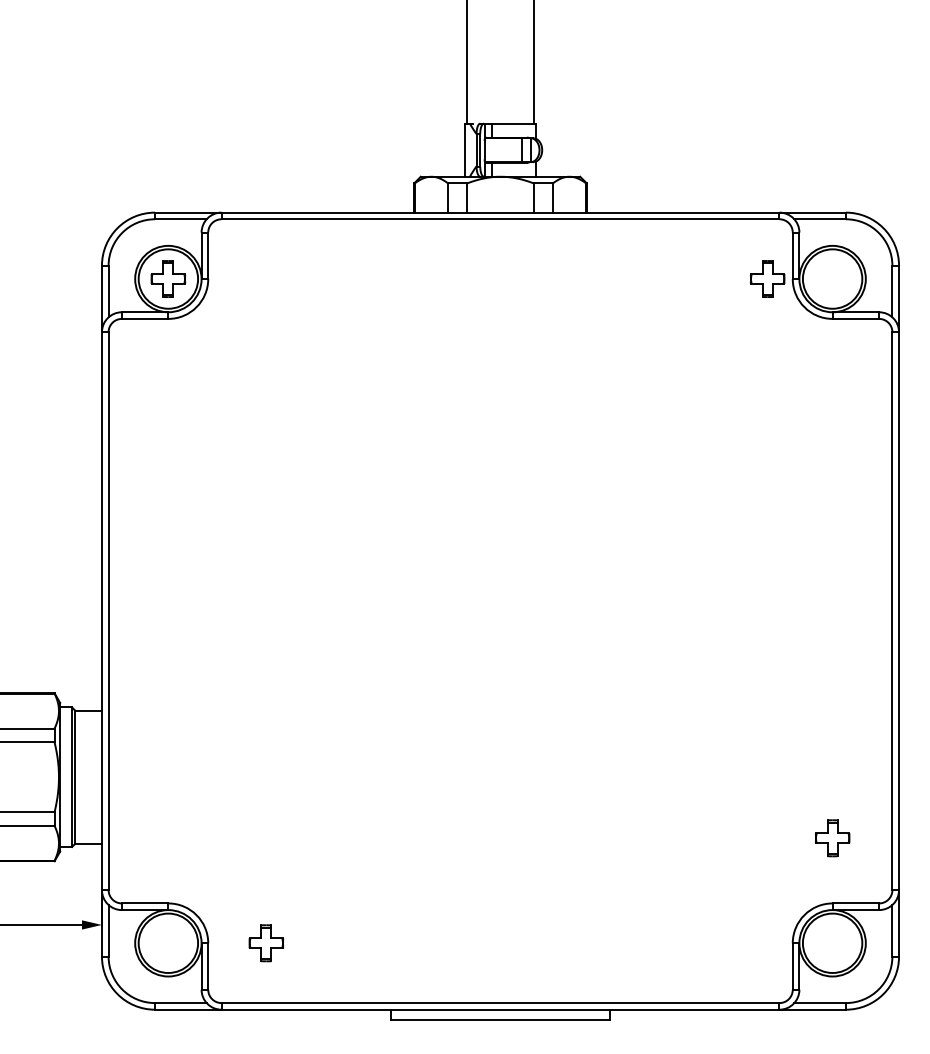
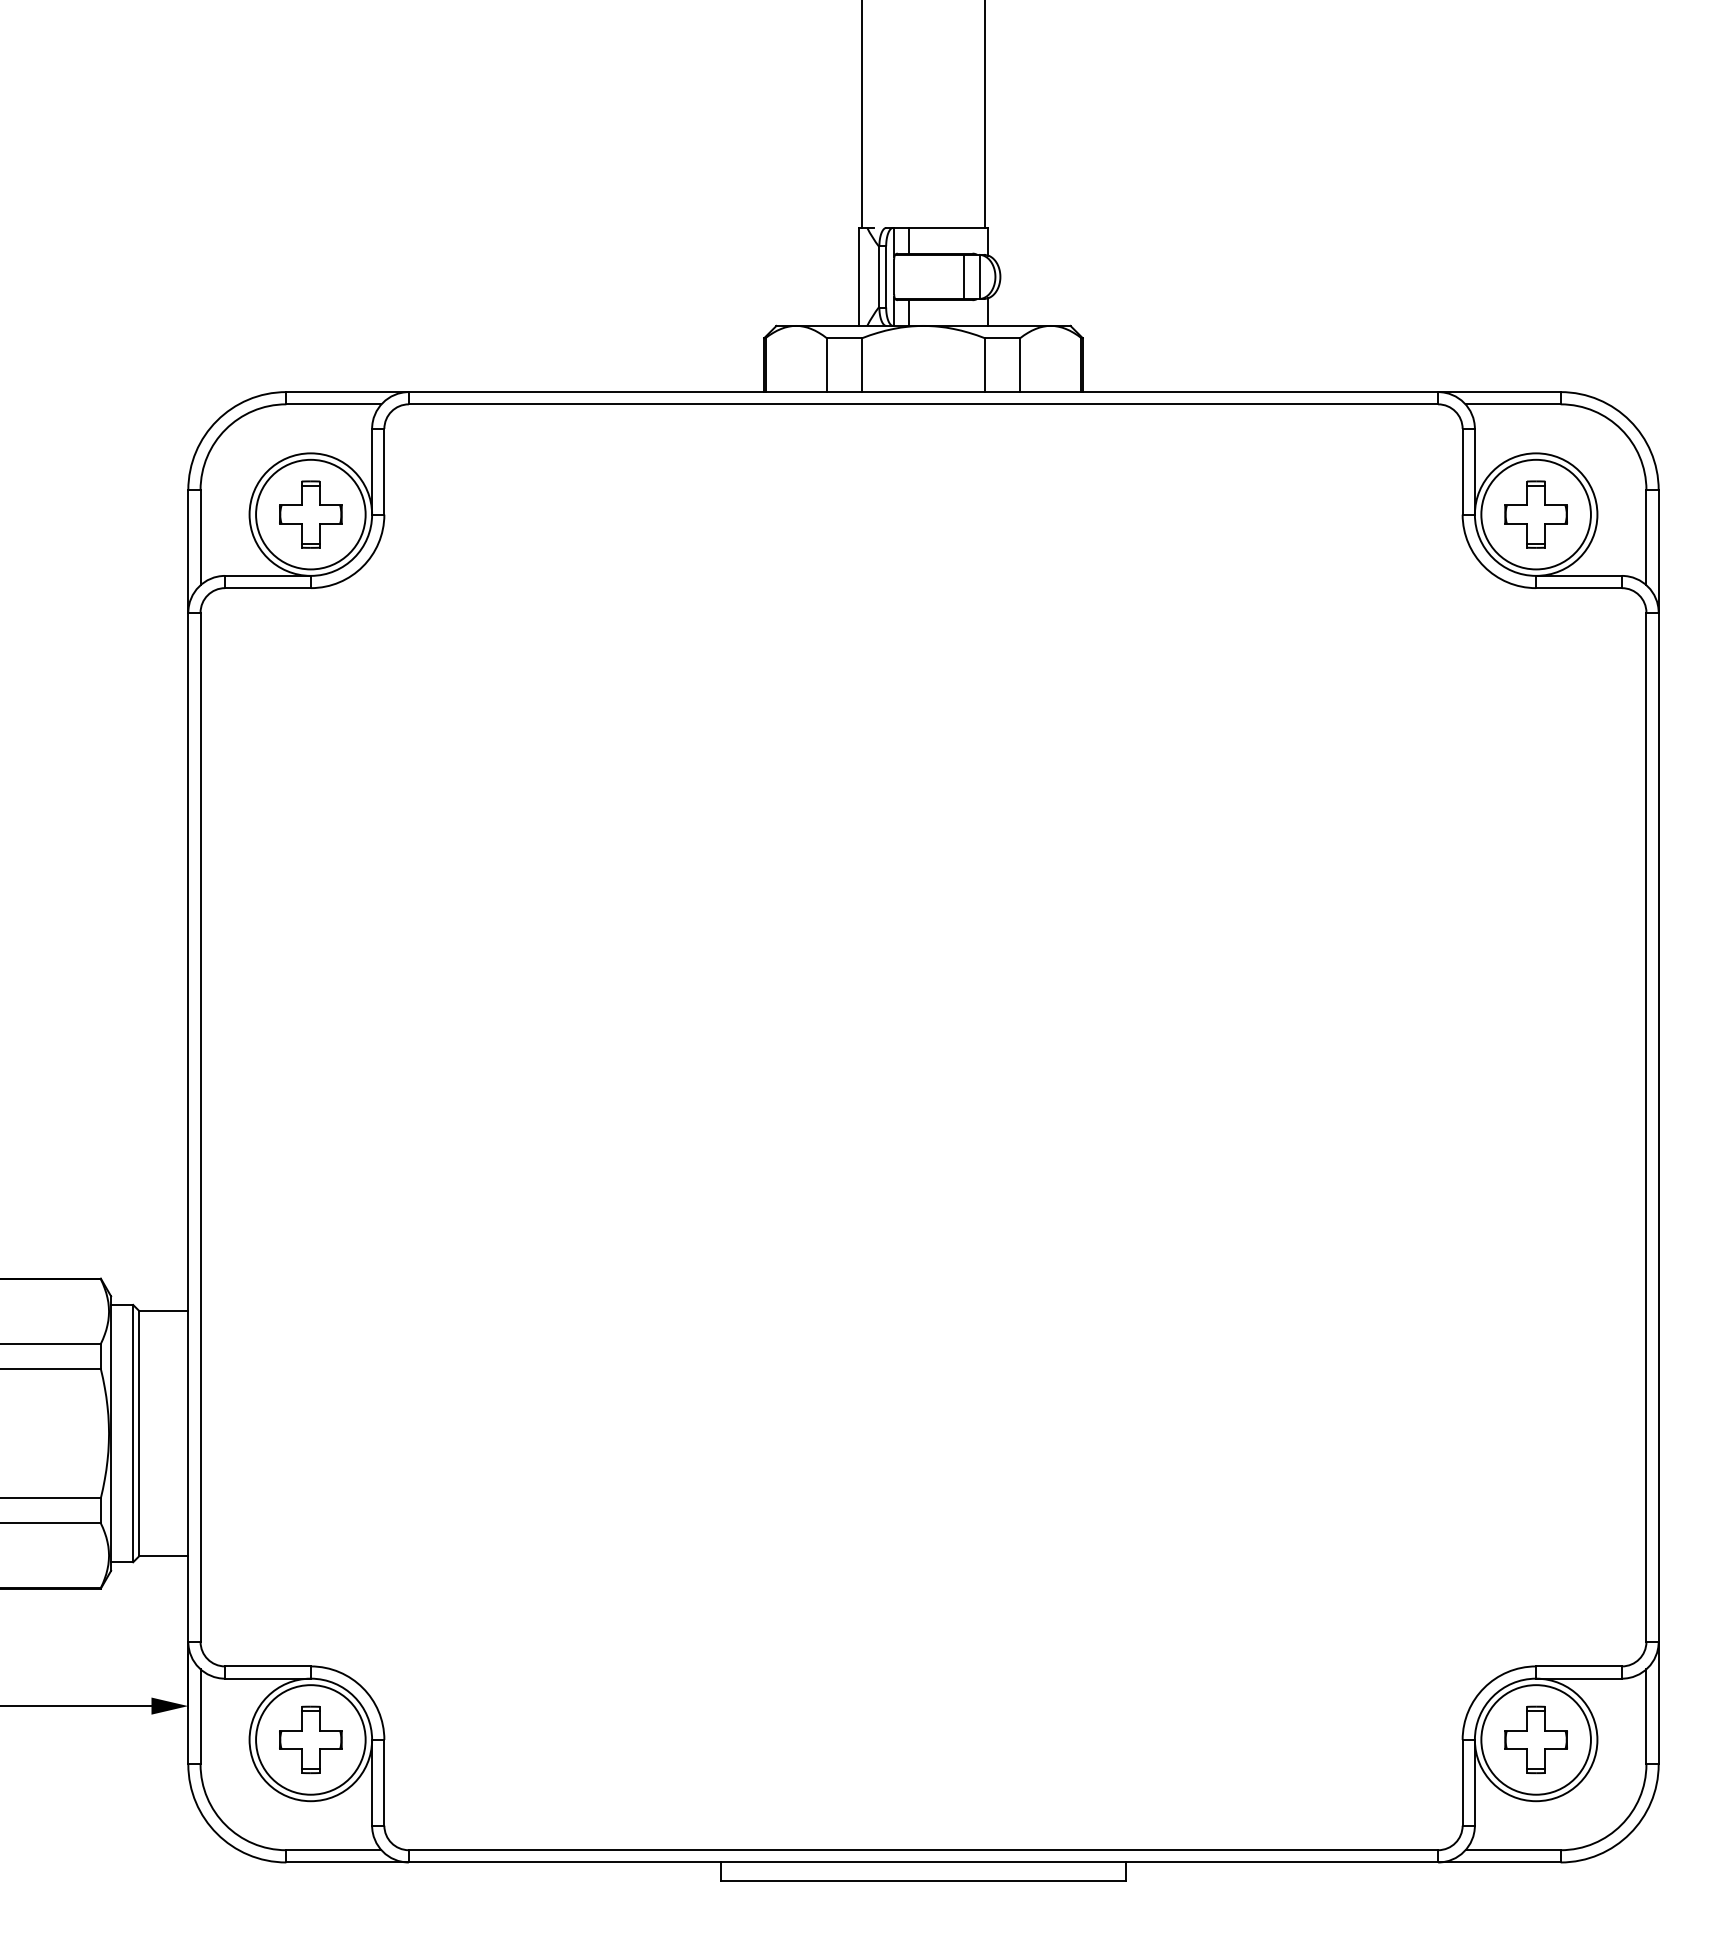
part: (767, 278) -> (1535, 513), moved
part: (832, 838) -> (1535, 1740), moved
part: (266, 943) -> (311, 1740), moved

